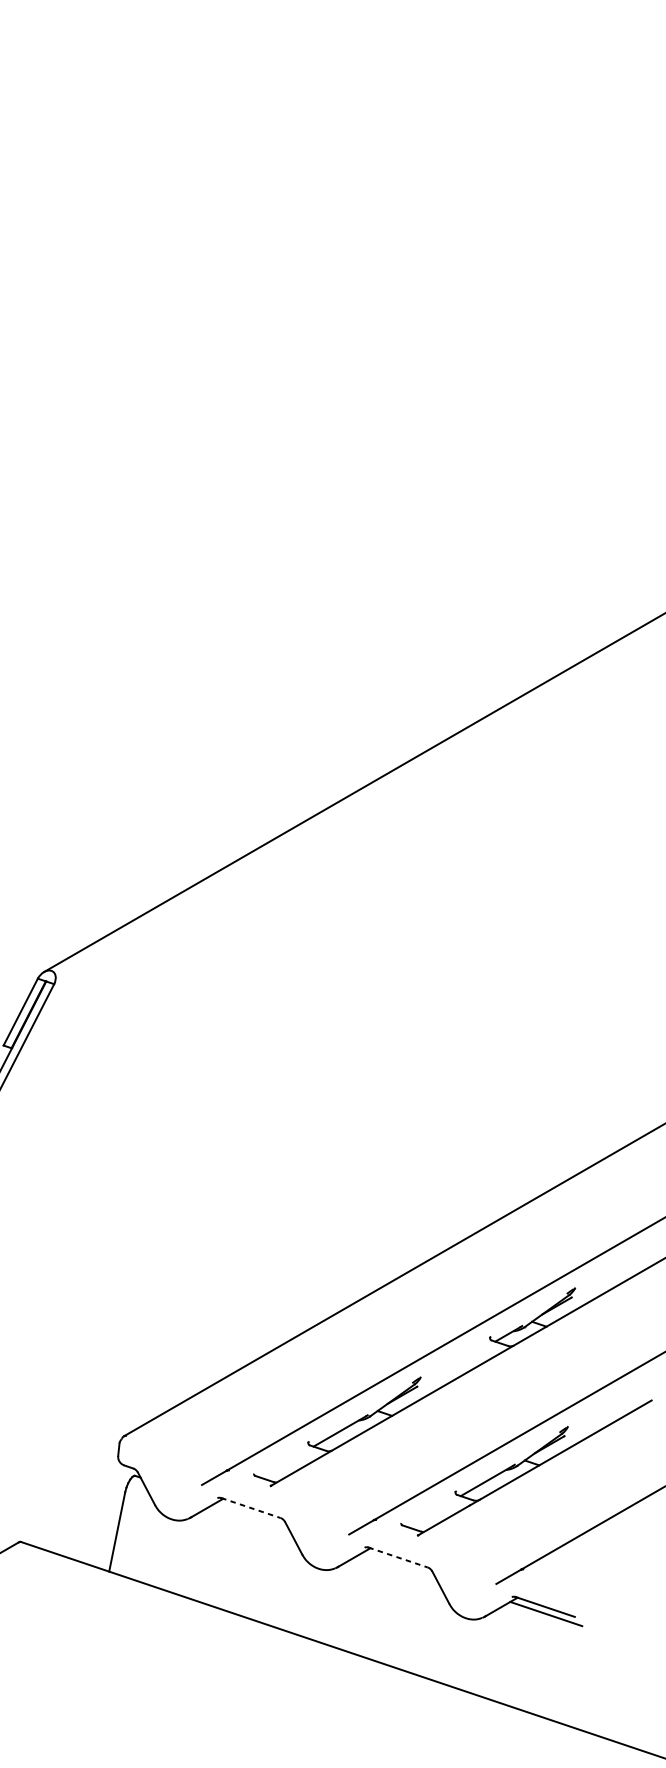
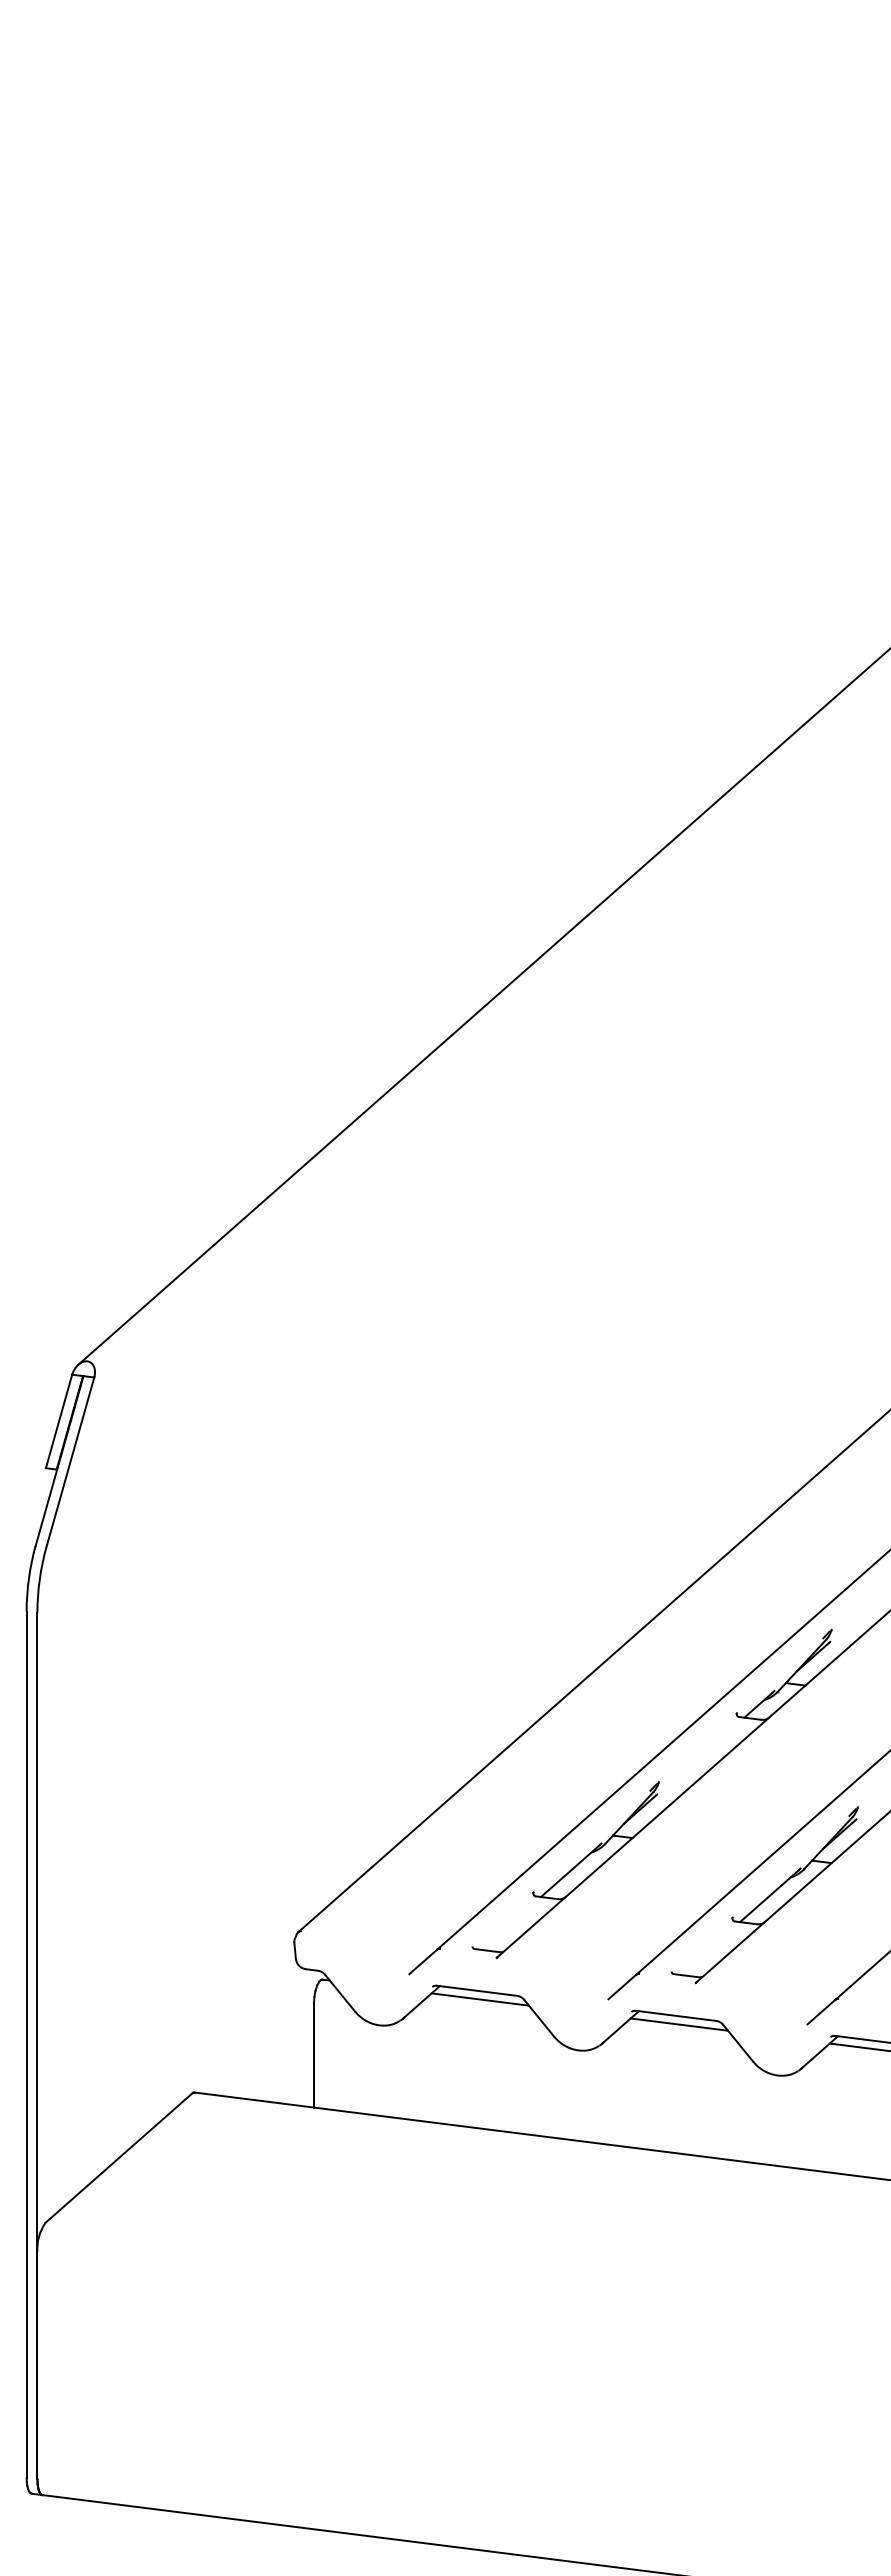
line: (251, 1507) -> (477, 1990), dashed -> solid
line: (251, 1514) -> (479, 1999), added
line: (398, 1557) -> (676, 2015), dashed -> solid
line: (398, 1564) -> (678, 2024), added

